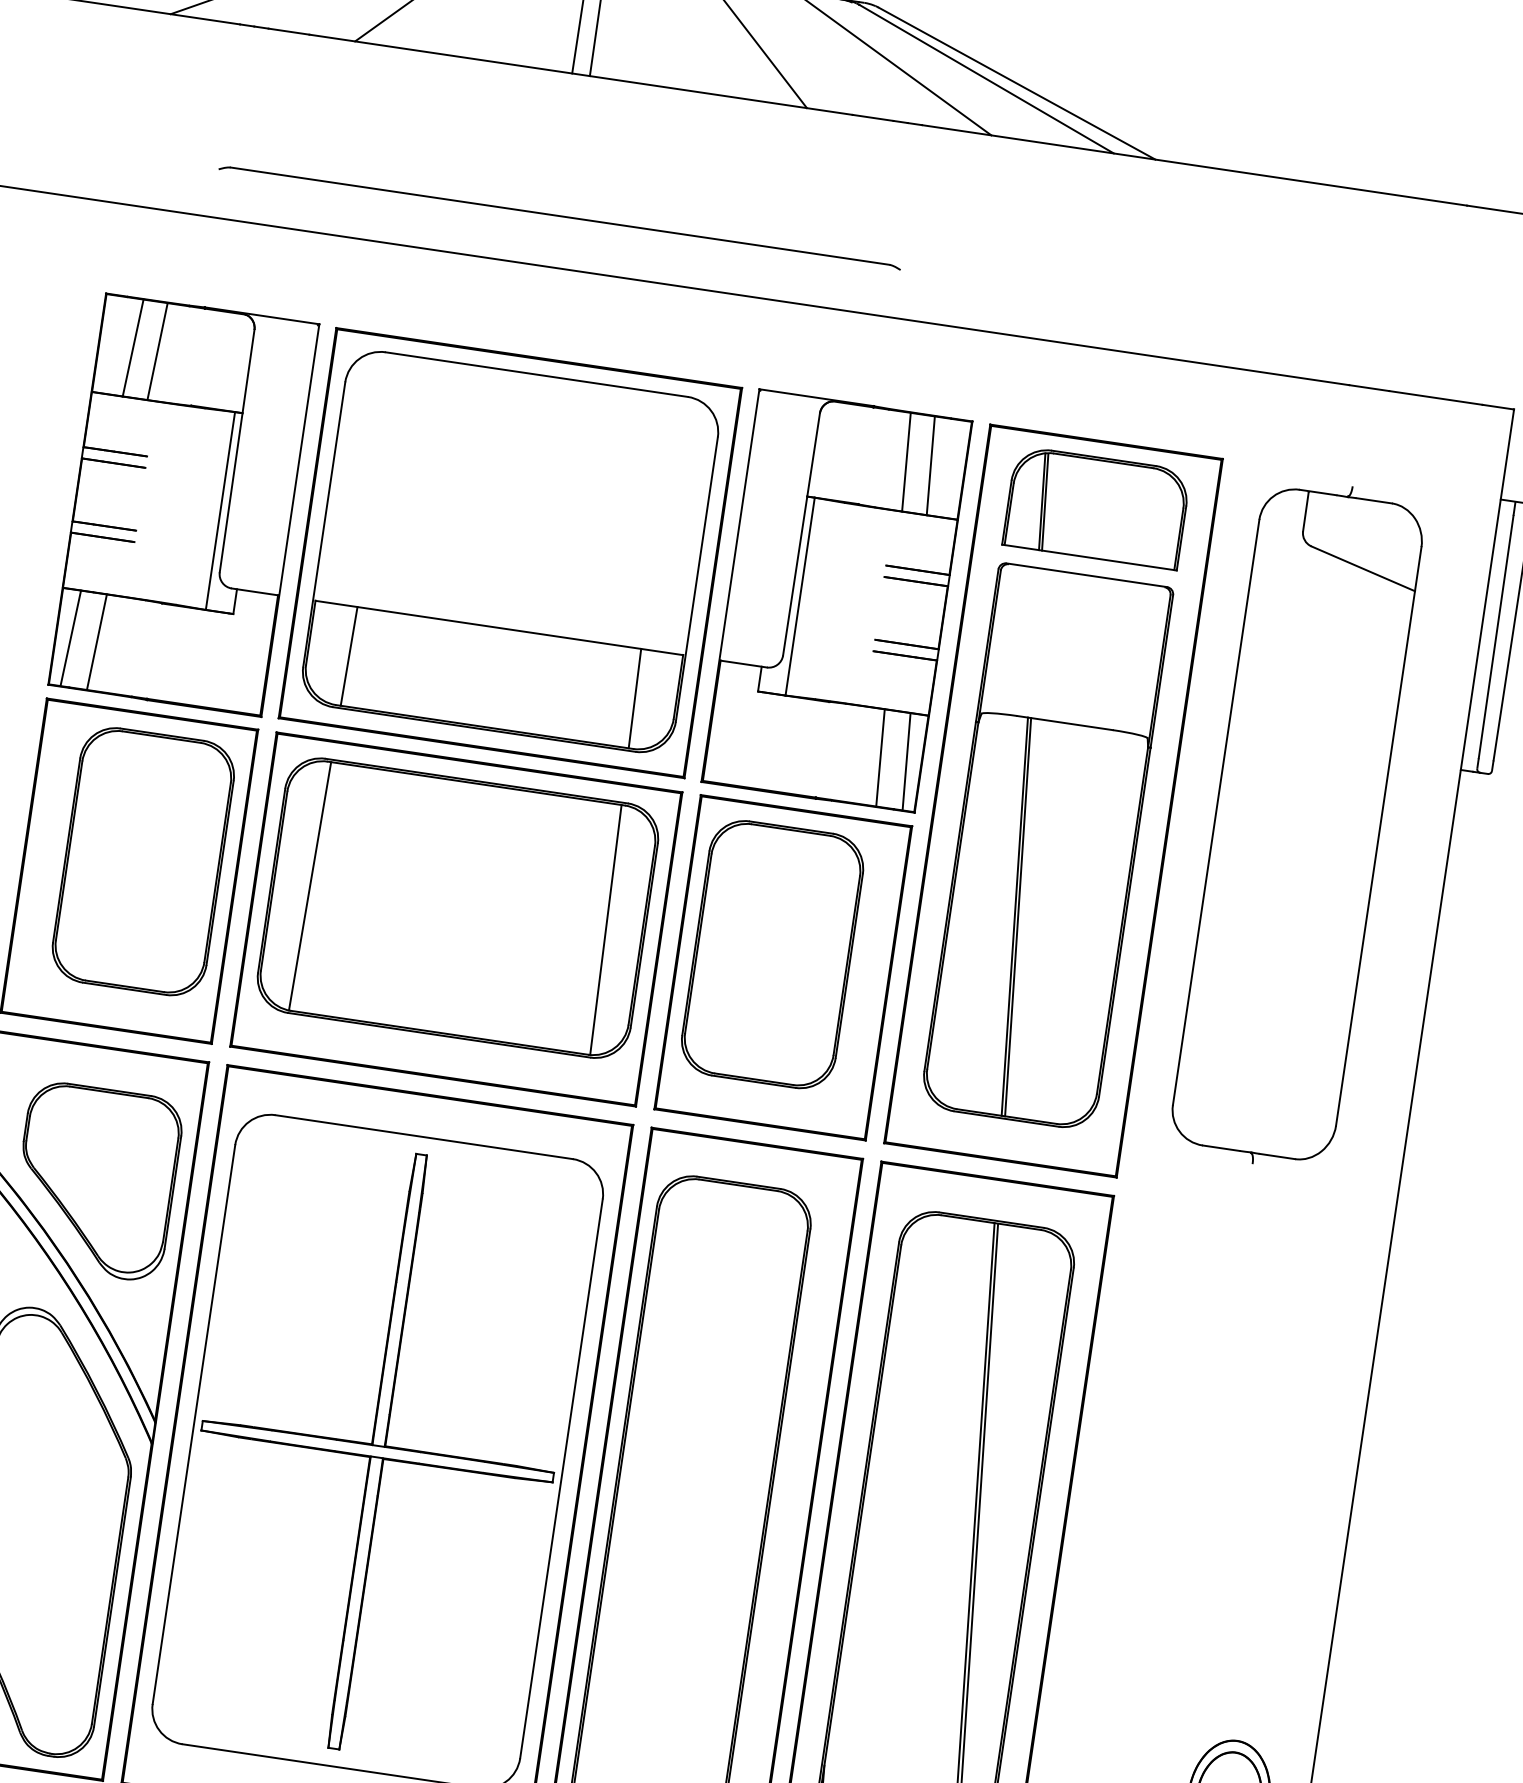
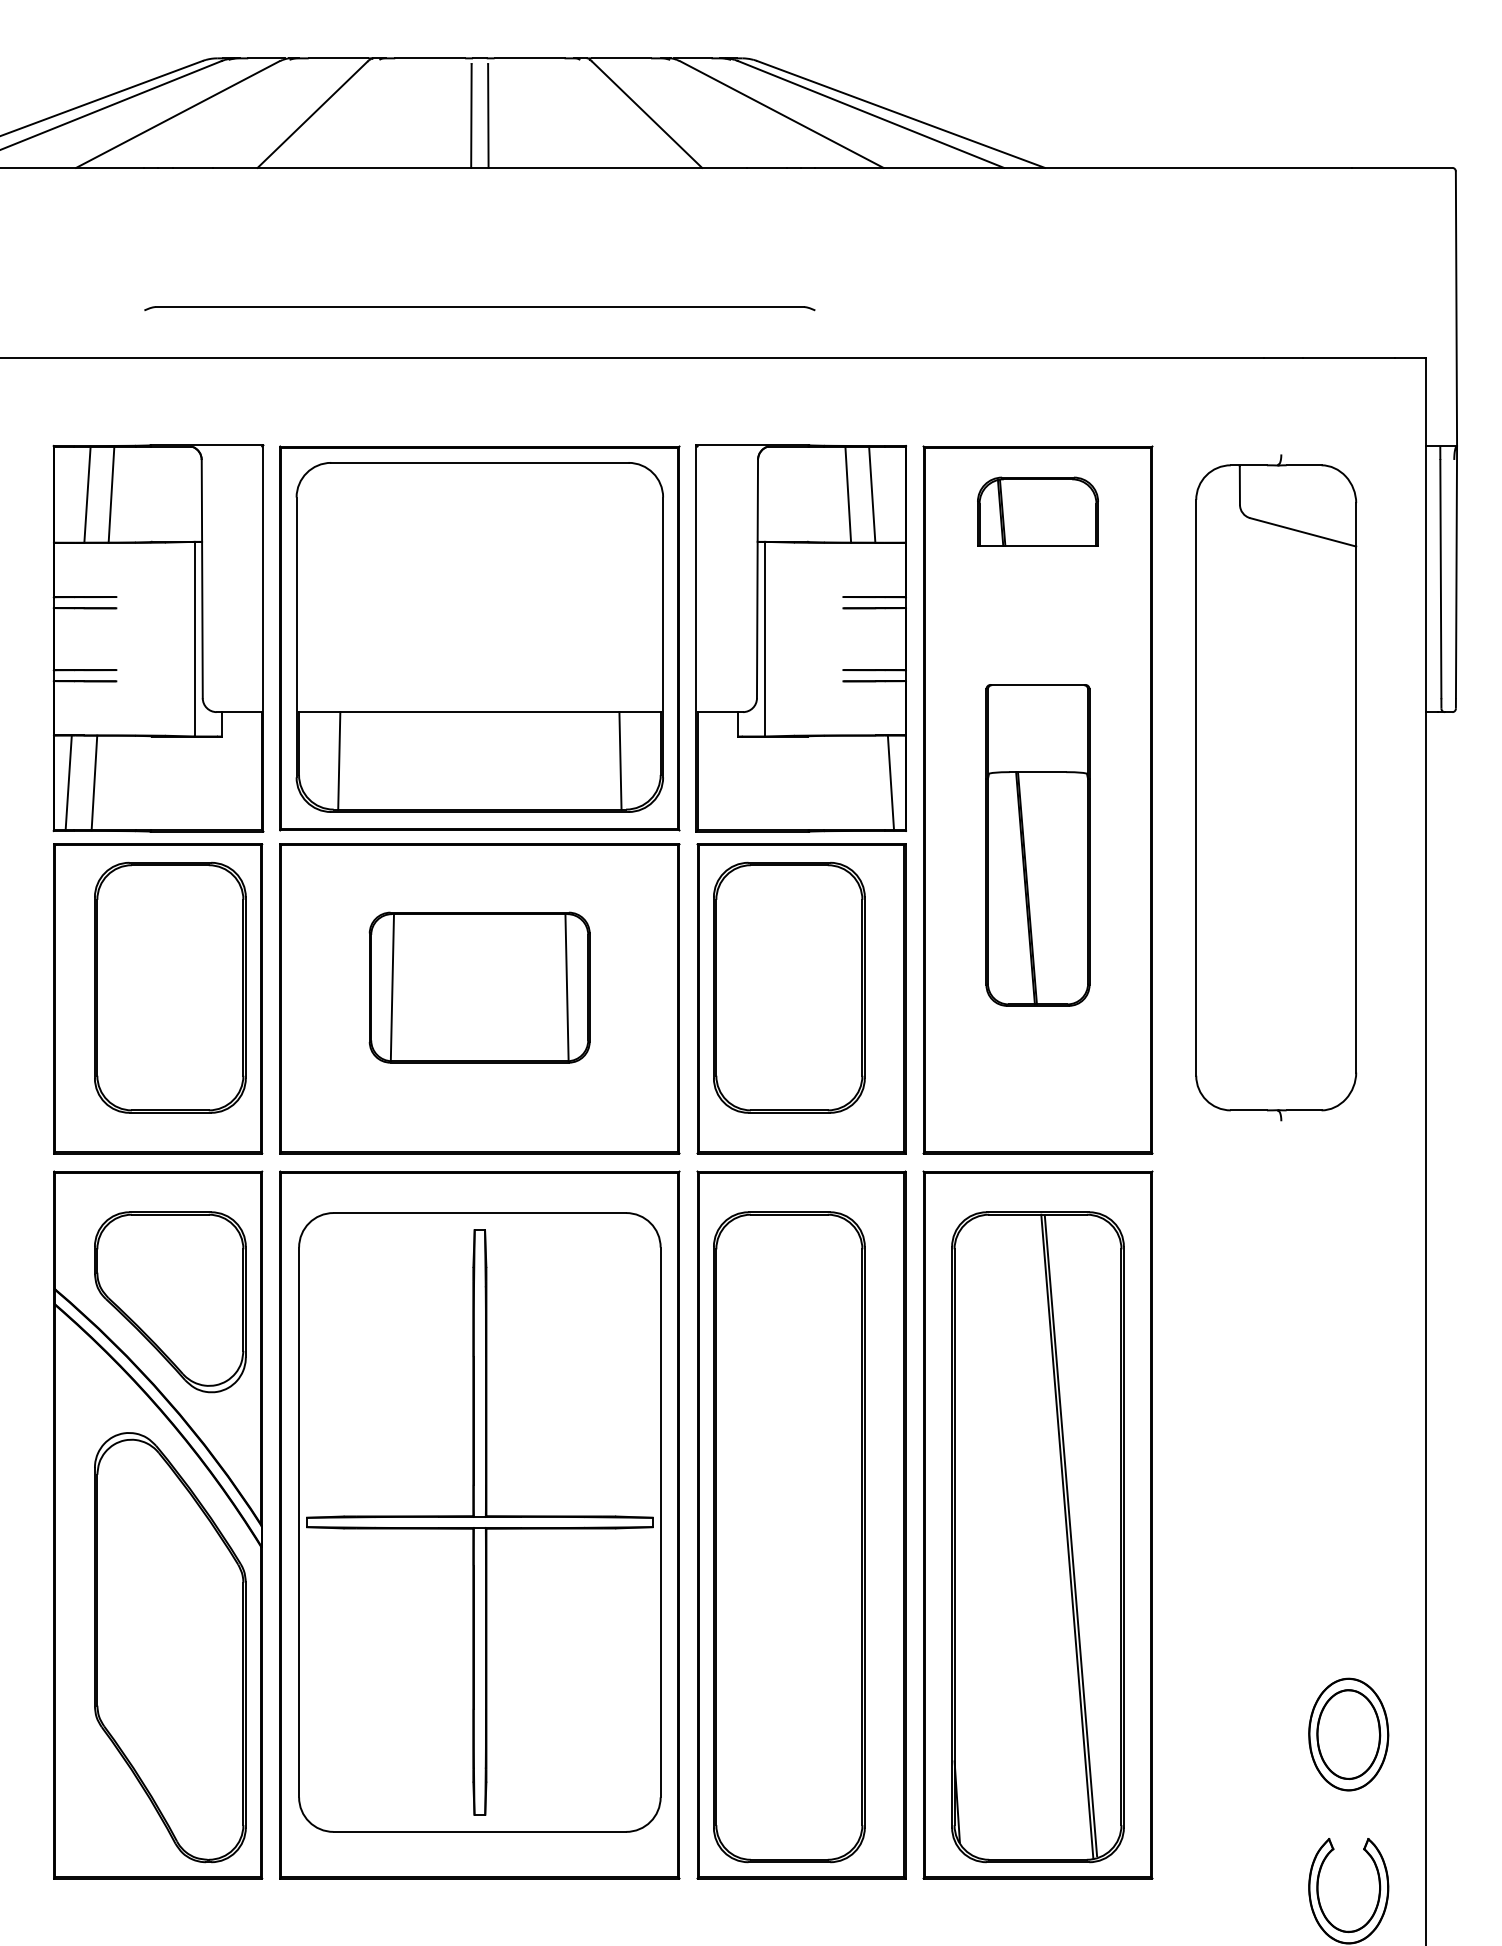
part: (1096, 507) -> (1037, 511), size x0.7
line: (880, 757) -> (865, 782), removed
part: (1046, 847) -> (1037, 845), size x0.6
part: (457, 907) -> (479, 987), size x0.6

